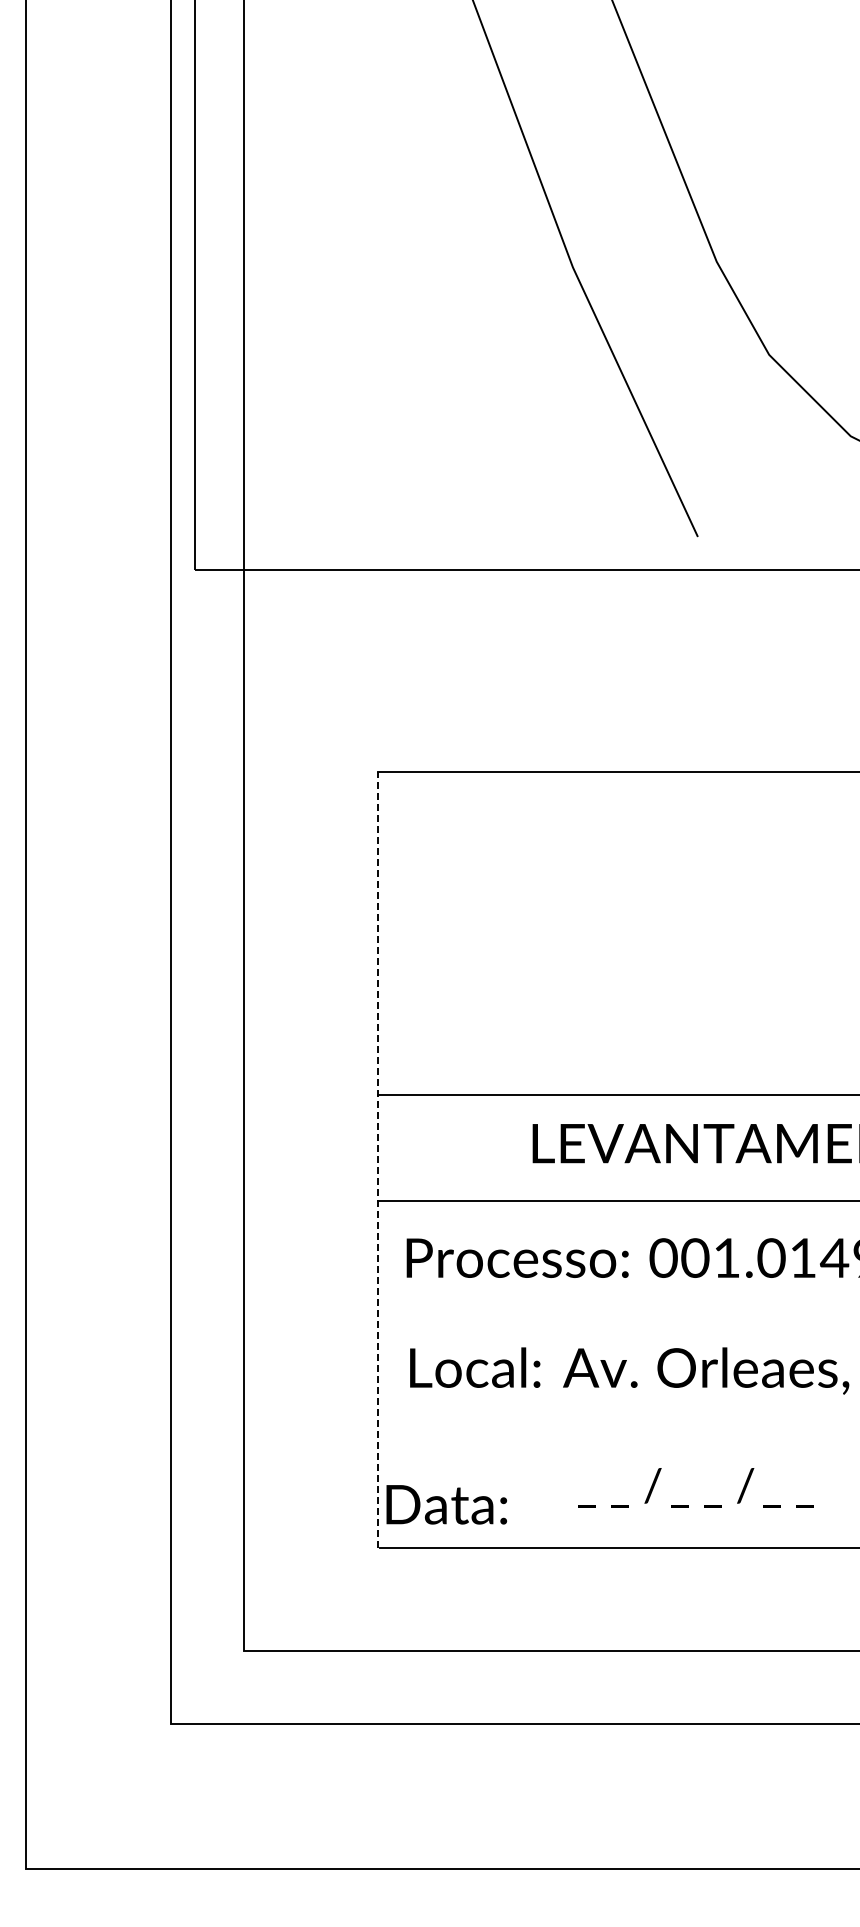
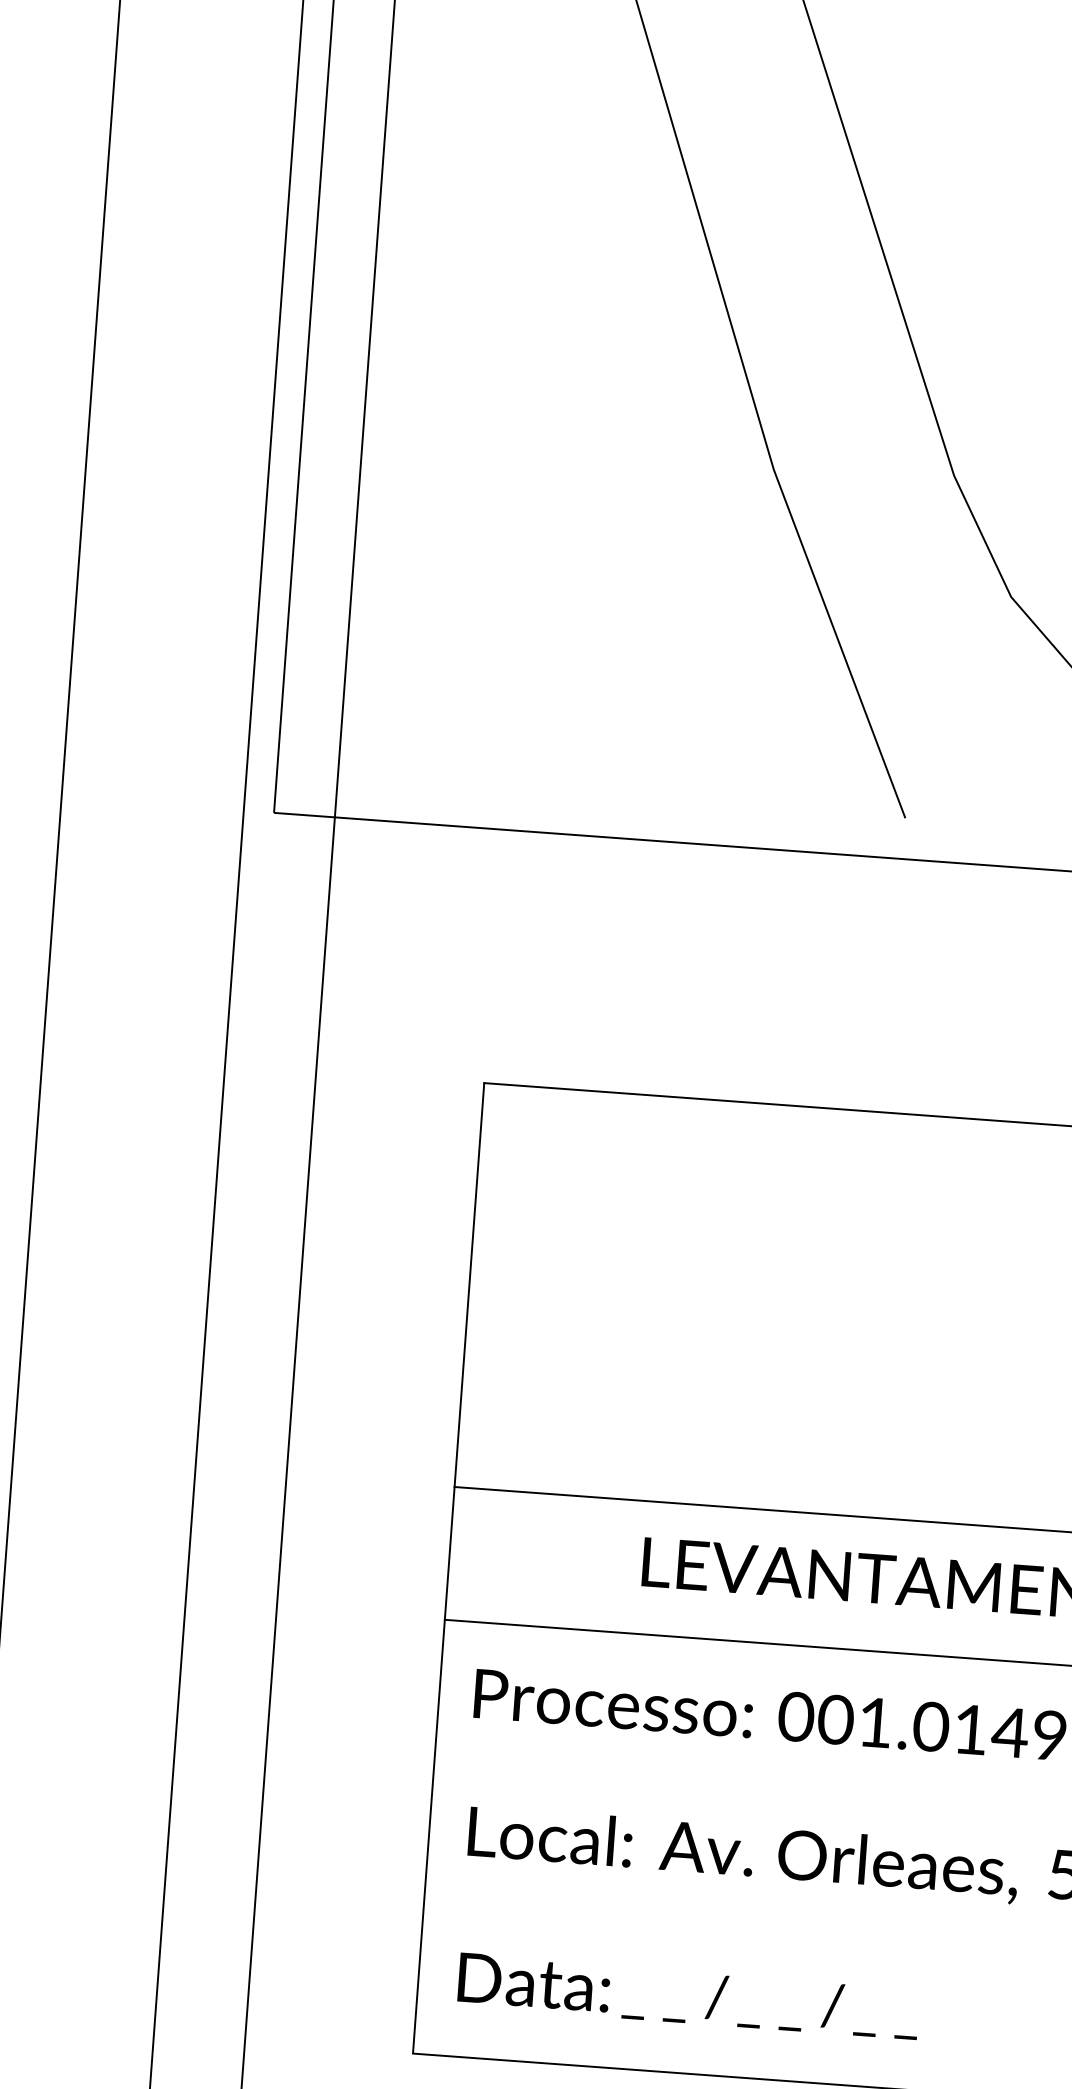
line: (378, 1159) -> (448, 1567), dashed -> solid
text: (695, 1487) -> (770, 2003), moved
text: (446, 1504) -> (533, 1982), moved

